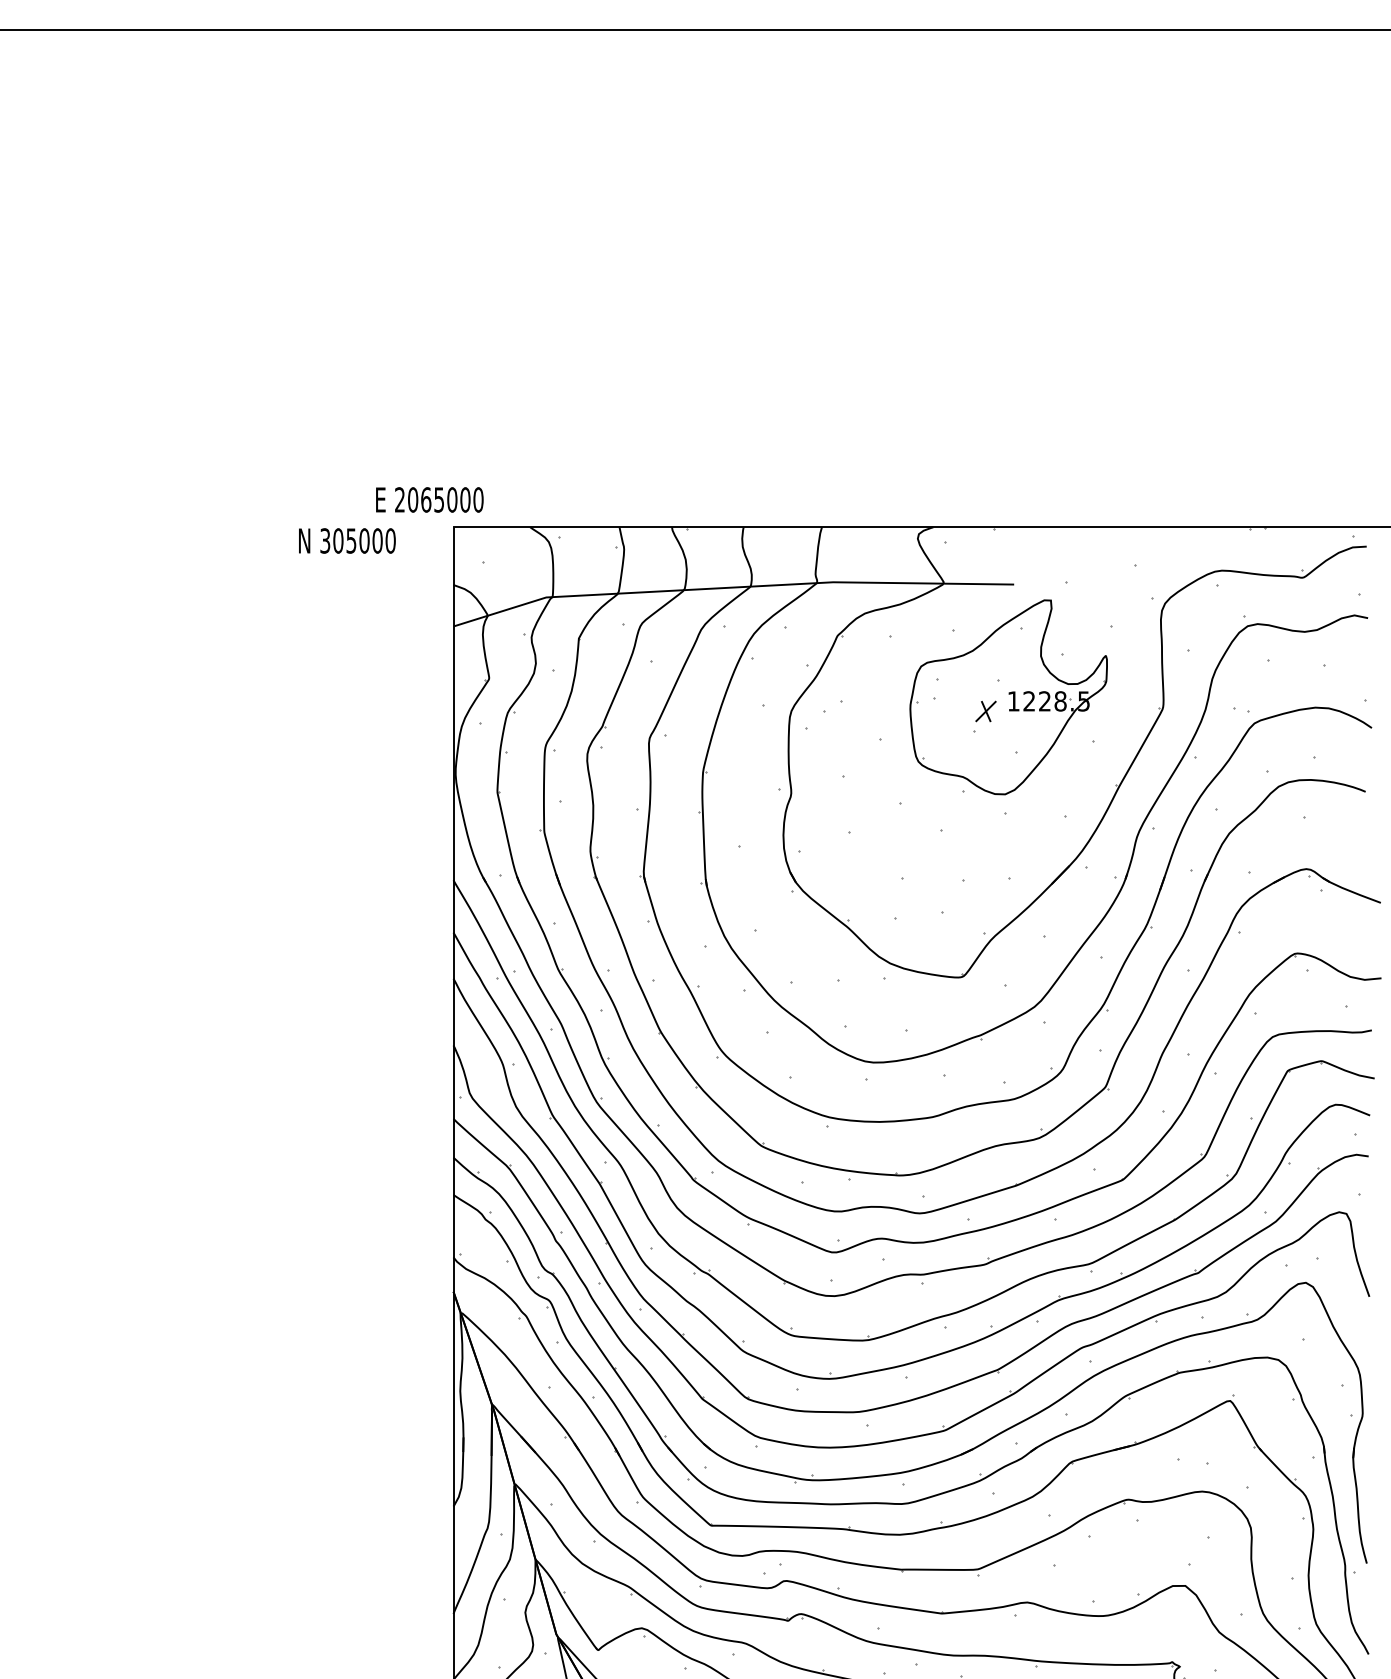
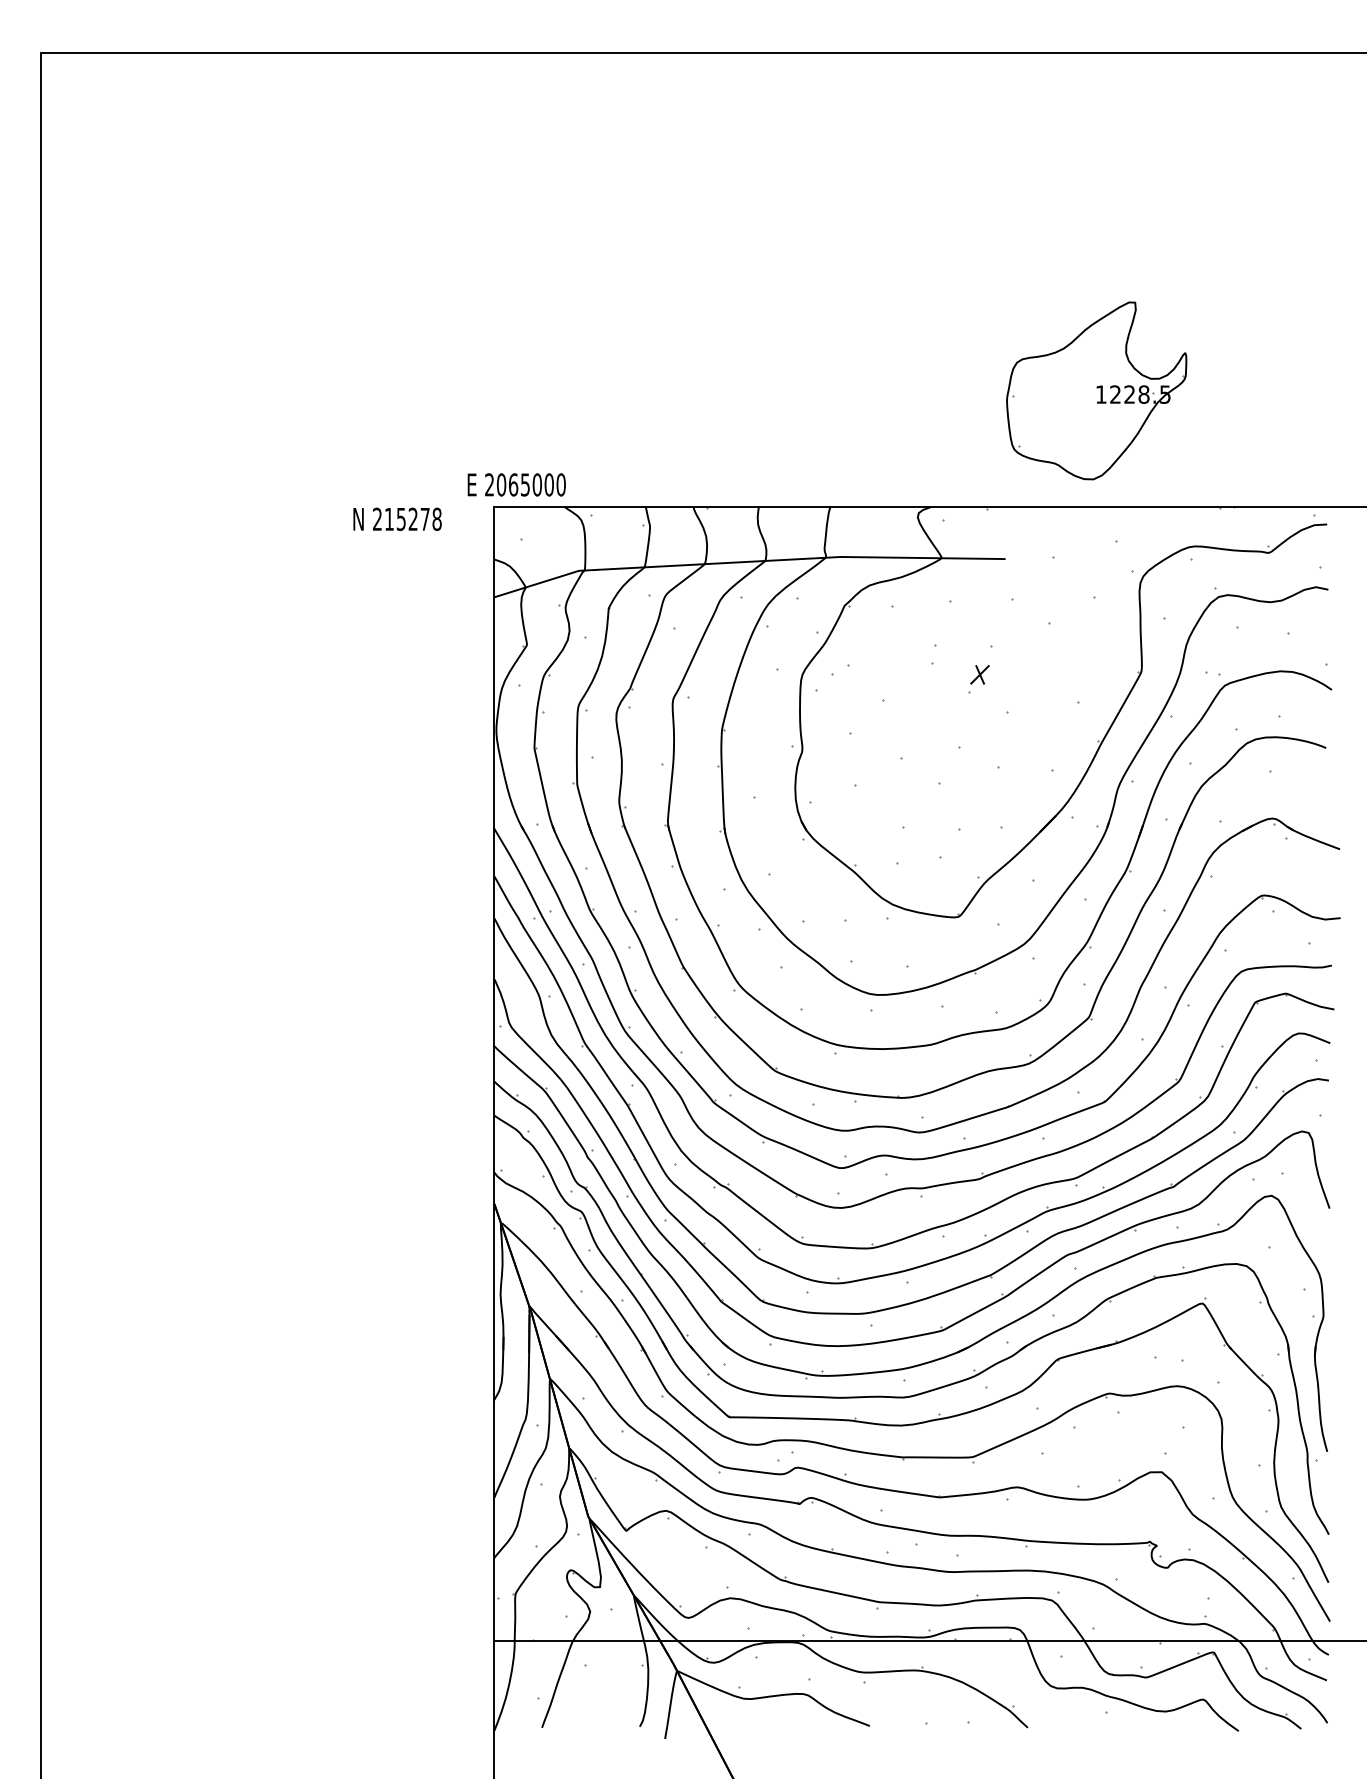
text: (429, 499) -> (516, 484), moved
text: (358, 540) -> (407, 518), 305000 -> 215278
part: (1008, 696) -> (1096, 390), moved

